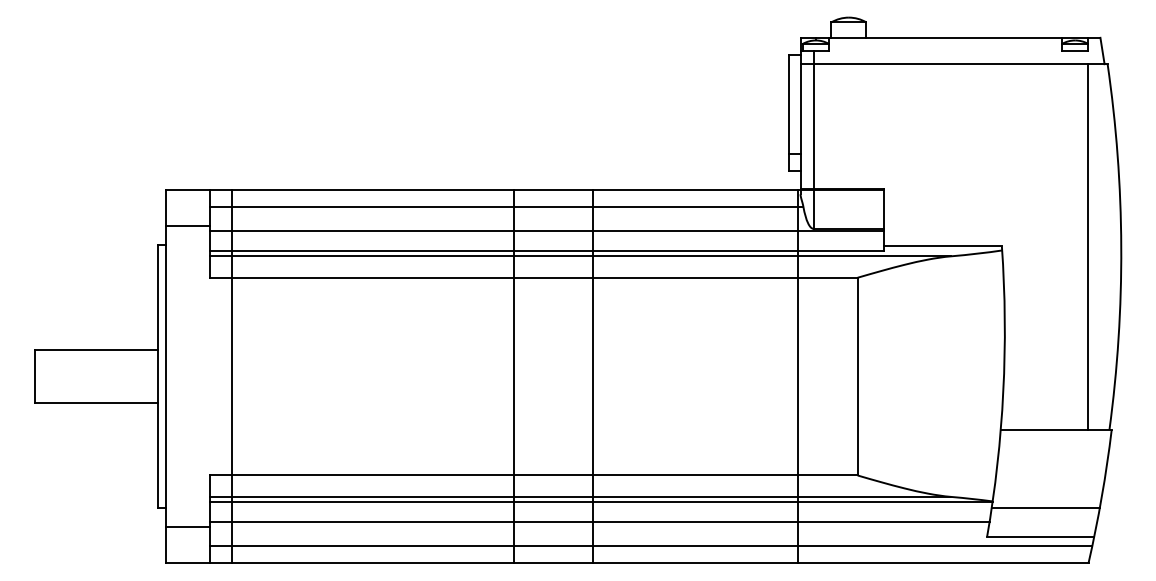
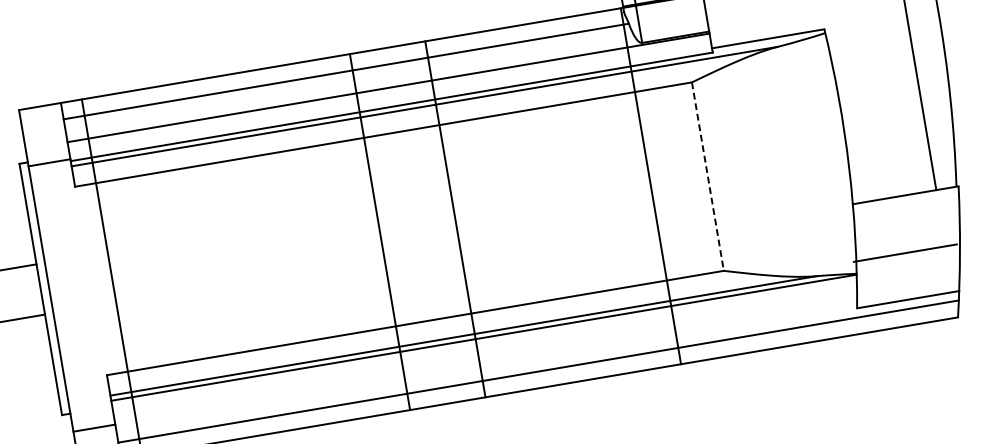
line: (188, 225) -> (49, 162), moved
line: (857, 376) -> (707, 176), solid -> dashed
line: (1045, 507) -> (904, 252), moved
line: (599, 522) -> (485, 357), removed

